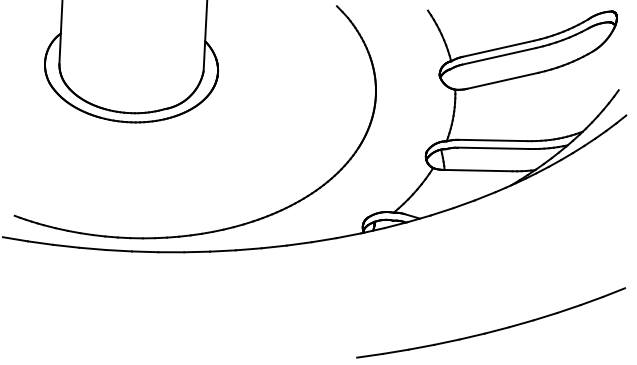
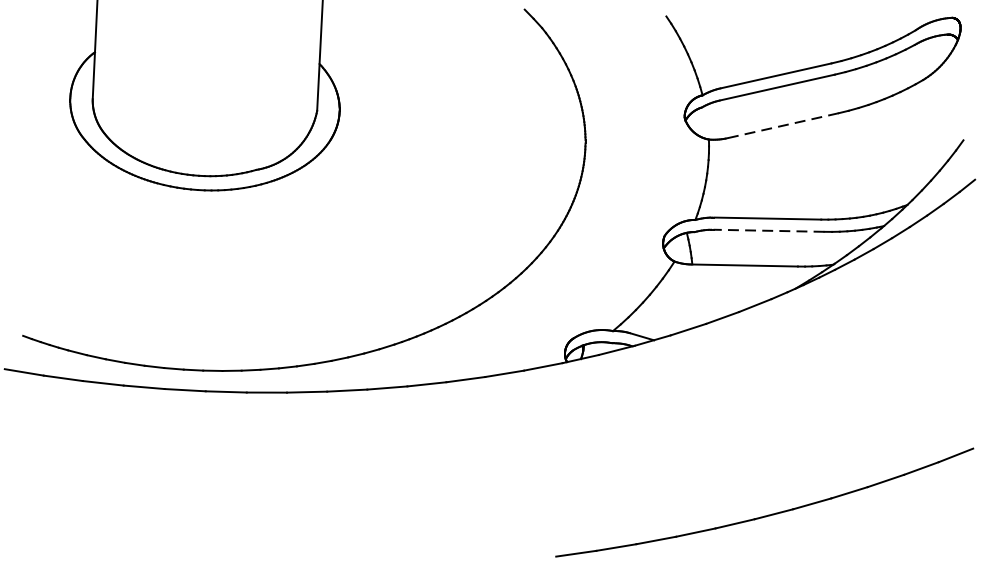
line: (502, 80) -> (782, 125), solid -> dashed
line: (493, 148) -> (768, 231), solid -> dashed

